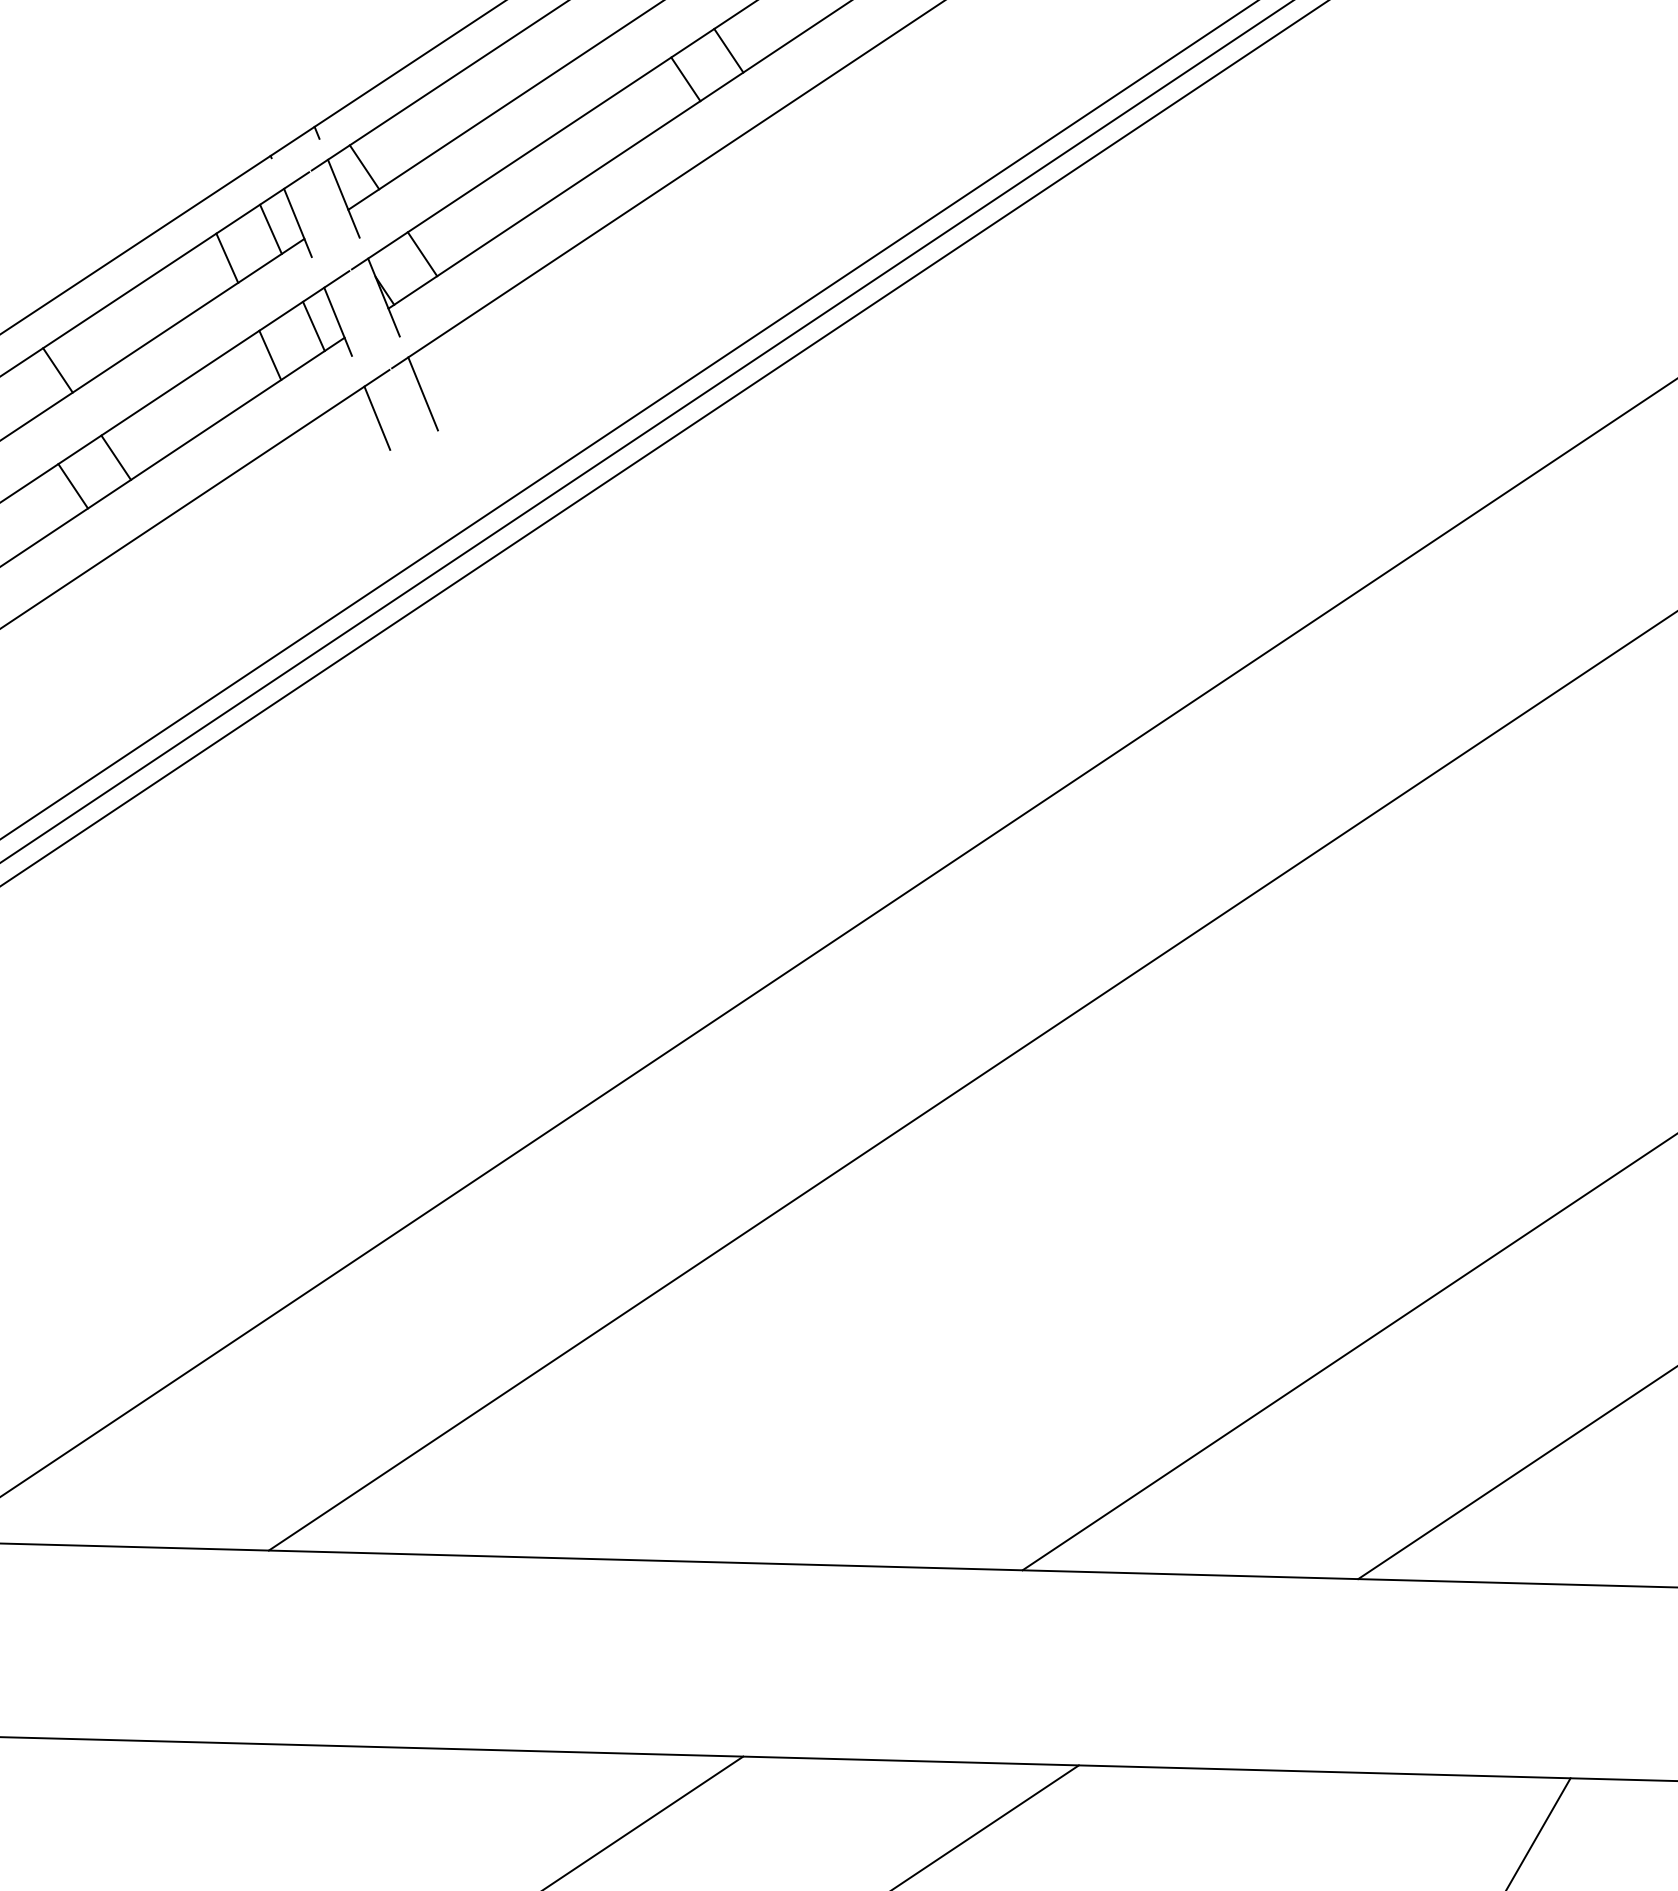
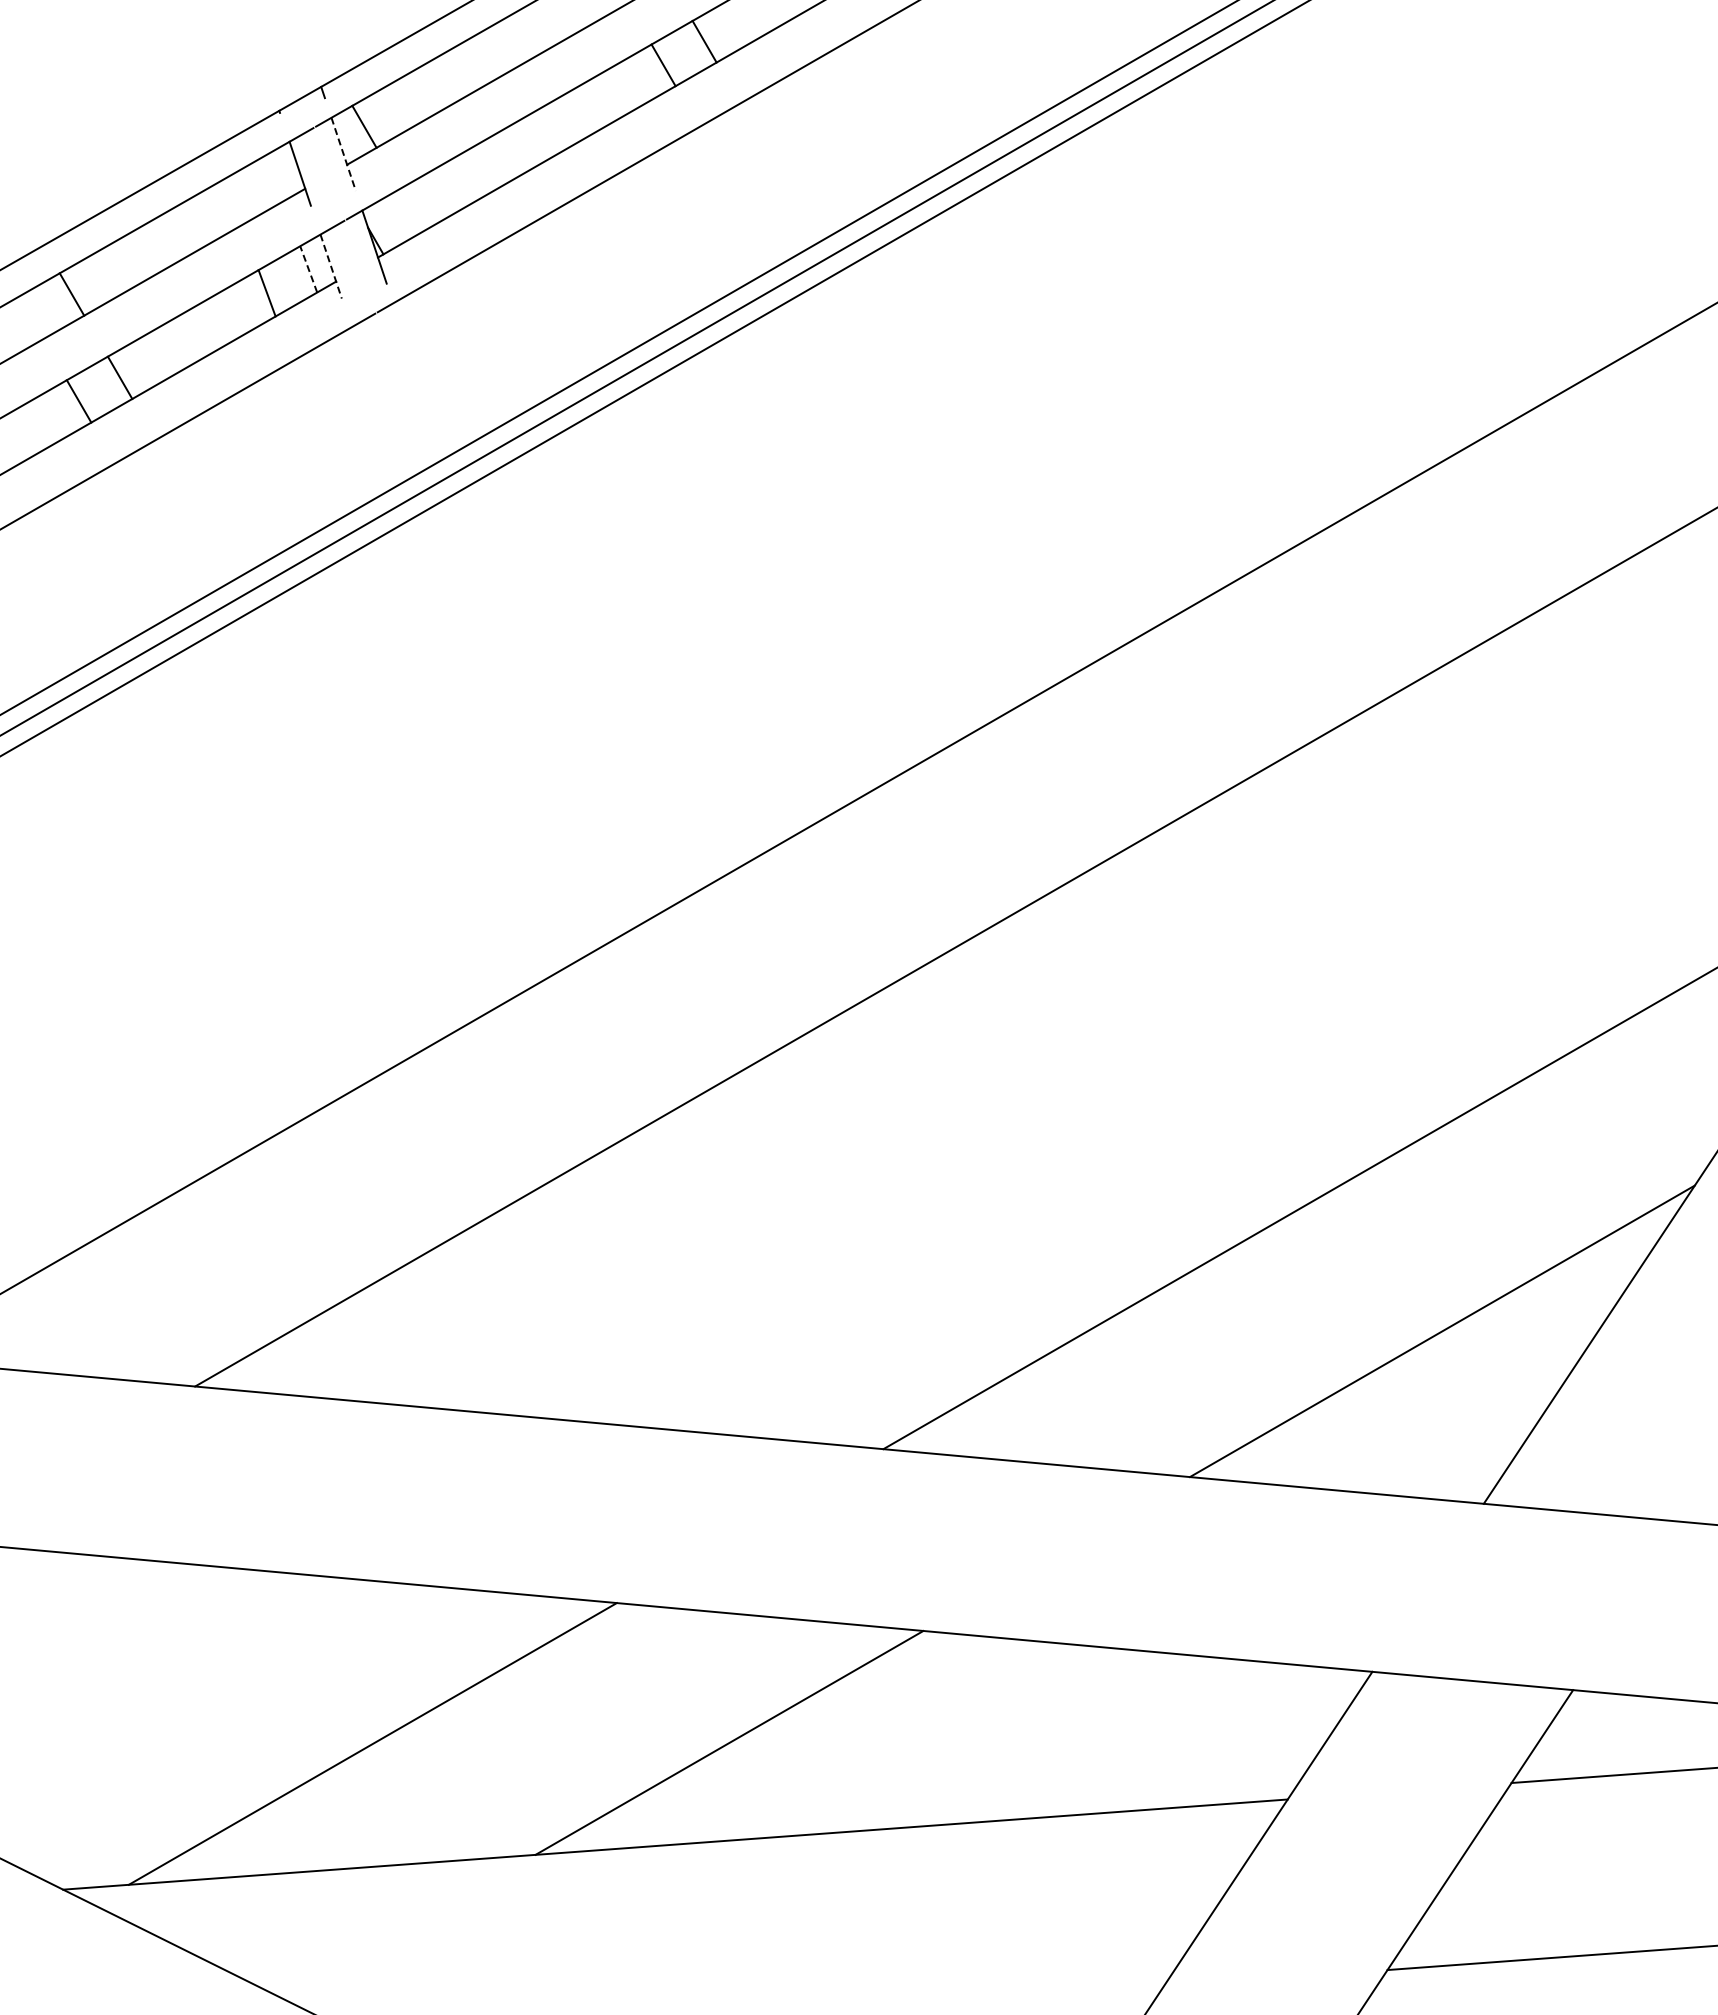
line: (343, 198) -> (343, 154), solid -> dashed
line: (270, 228) -> (274, 177), removed
line: (422, 253) -> (412, 209), removed
line: (227, 257) -> (233, 201), removed
line: (338, 321) -> (331, 266), solid -> dashed
line: (313, 326) -> (308, 269), solid -> dashed
line: (422, 393) -> (404, 337), removed
line: (377, 417) -> (361, 356), removed

